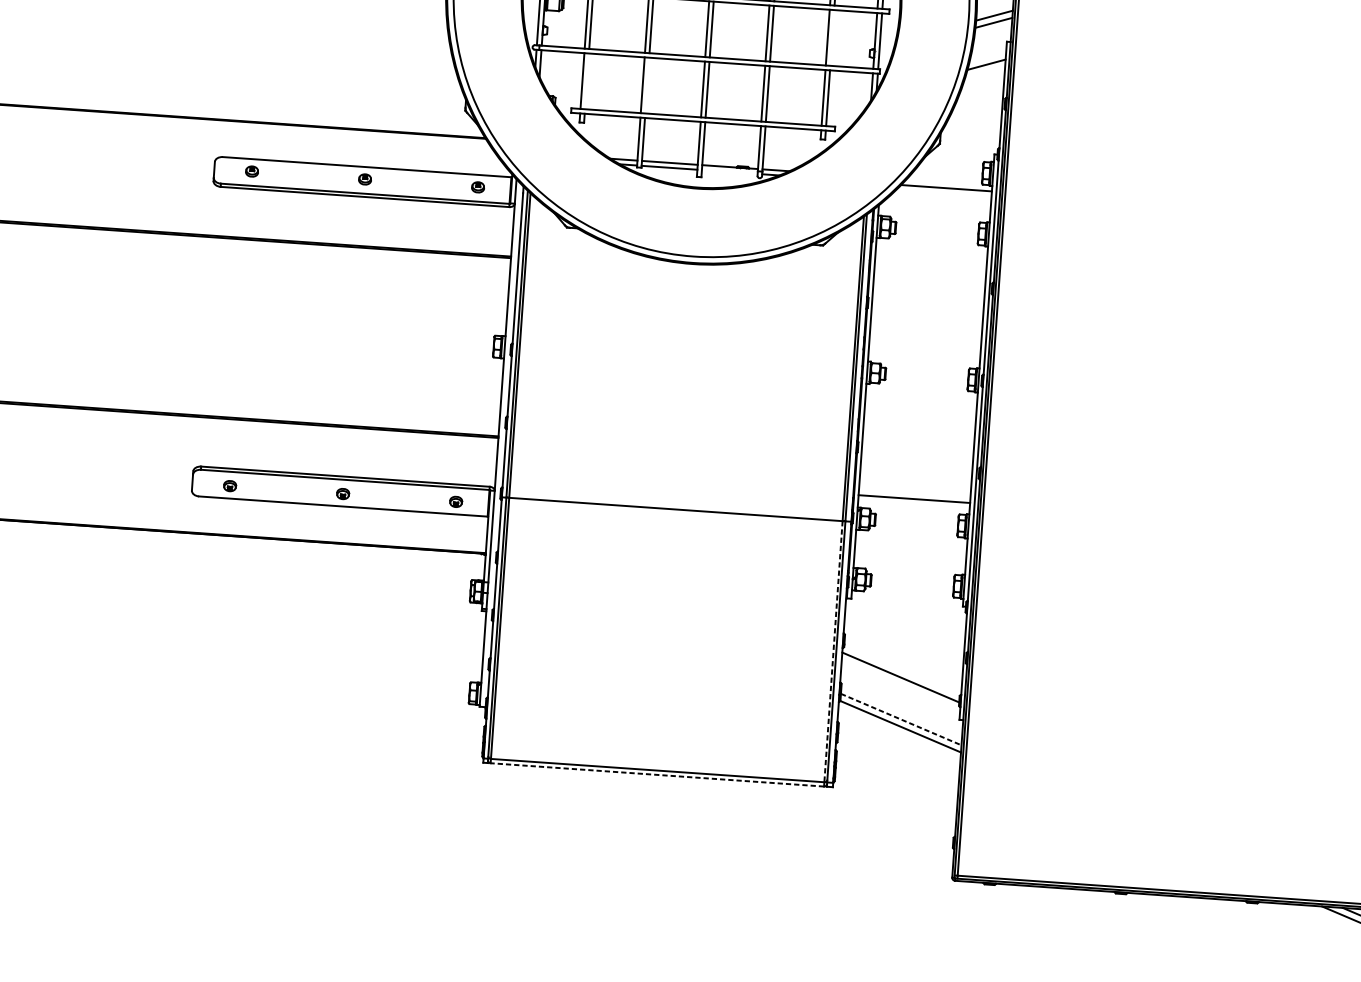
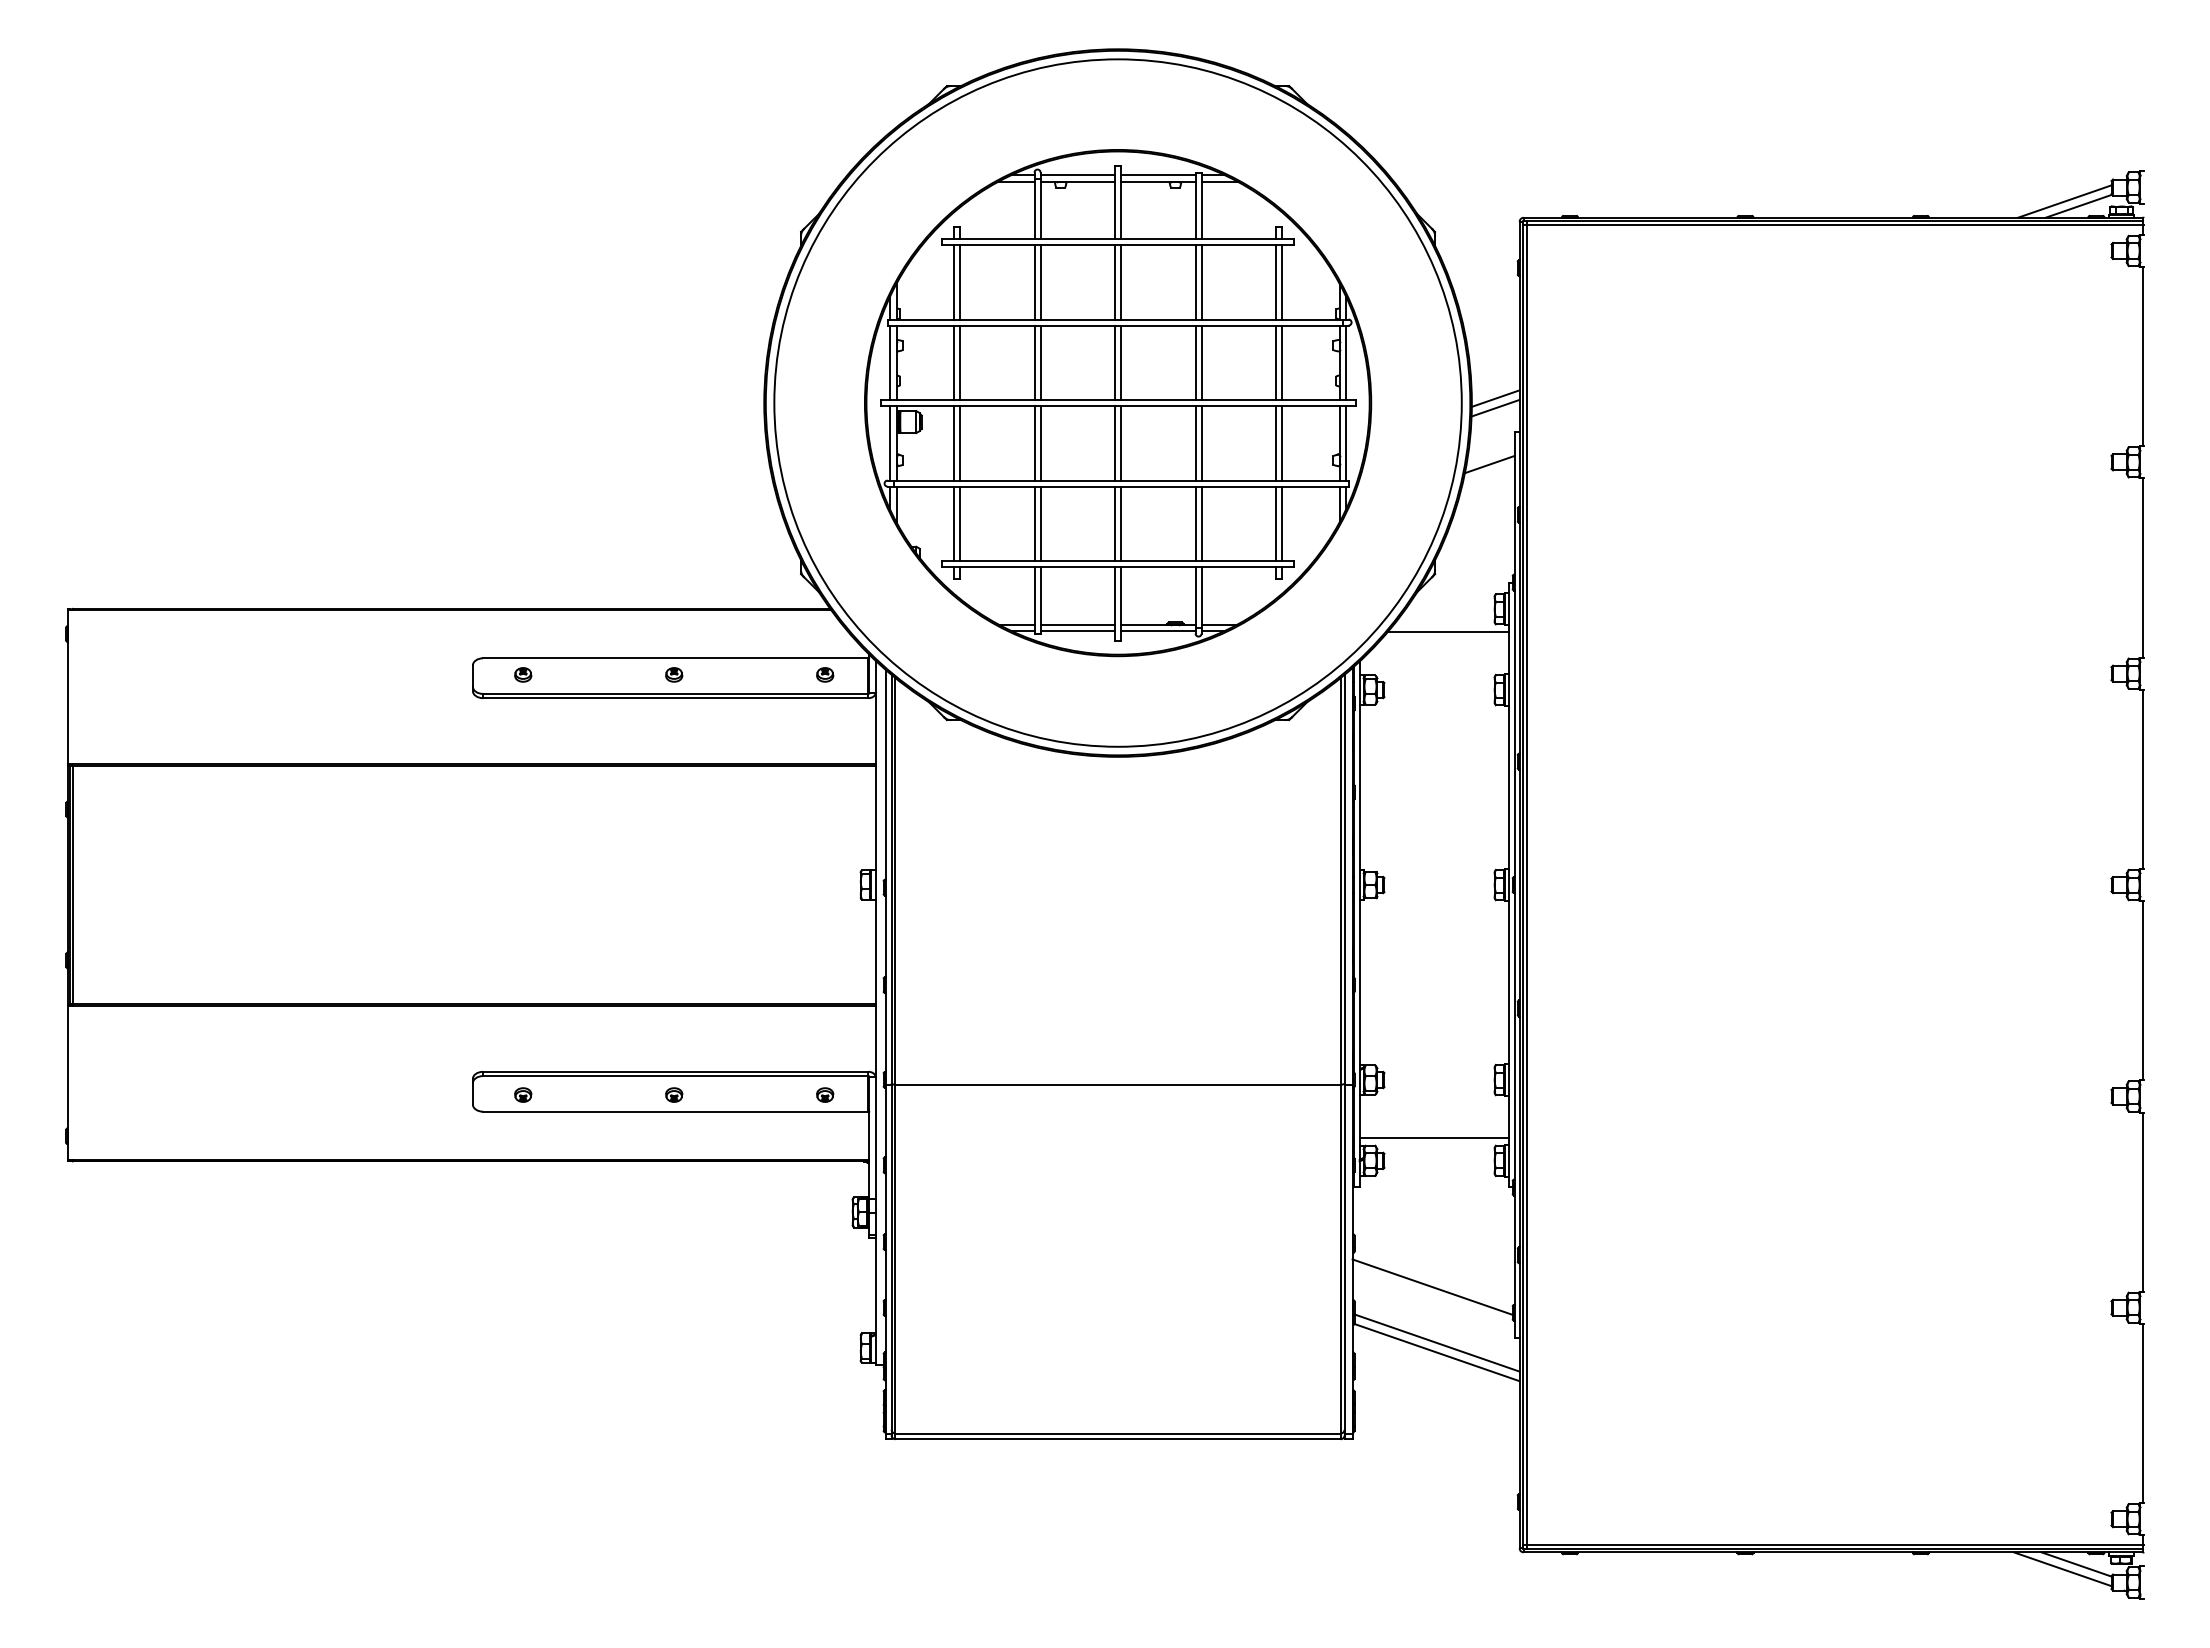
line: (832, 38) -> (1282, 443), added
line: (587, 81) -> (960, 523), added
line: (647, 85) -> (1040, 523), added
line: (729, 172) -> (1158, 631), added
line: (913, 498) -> (1433, 1137), moved
line: (833, 651) -> (1340, 1259), dashed -> solid
line: (901, 719) -> (1437, 1343), dashed -> solid
line: (657, 775) -> (1118, 1439), dashed -> solid

